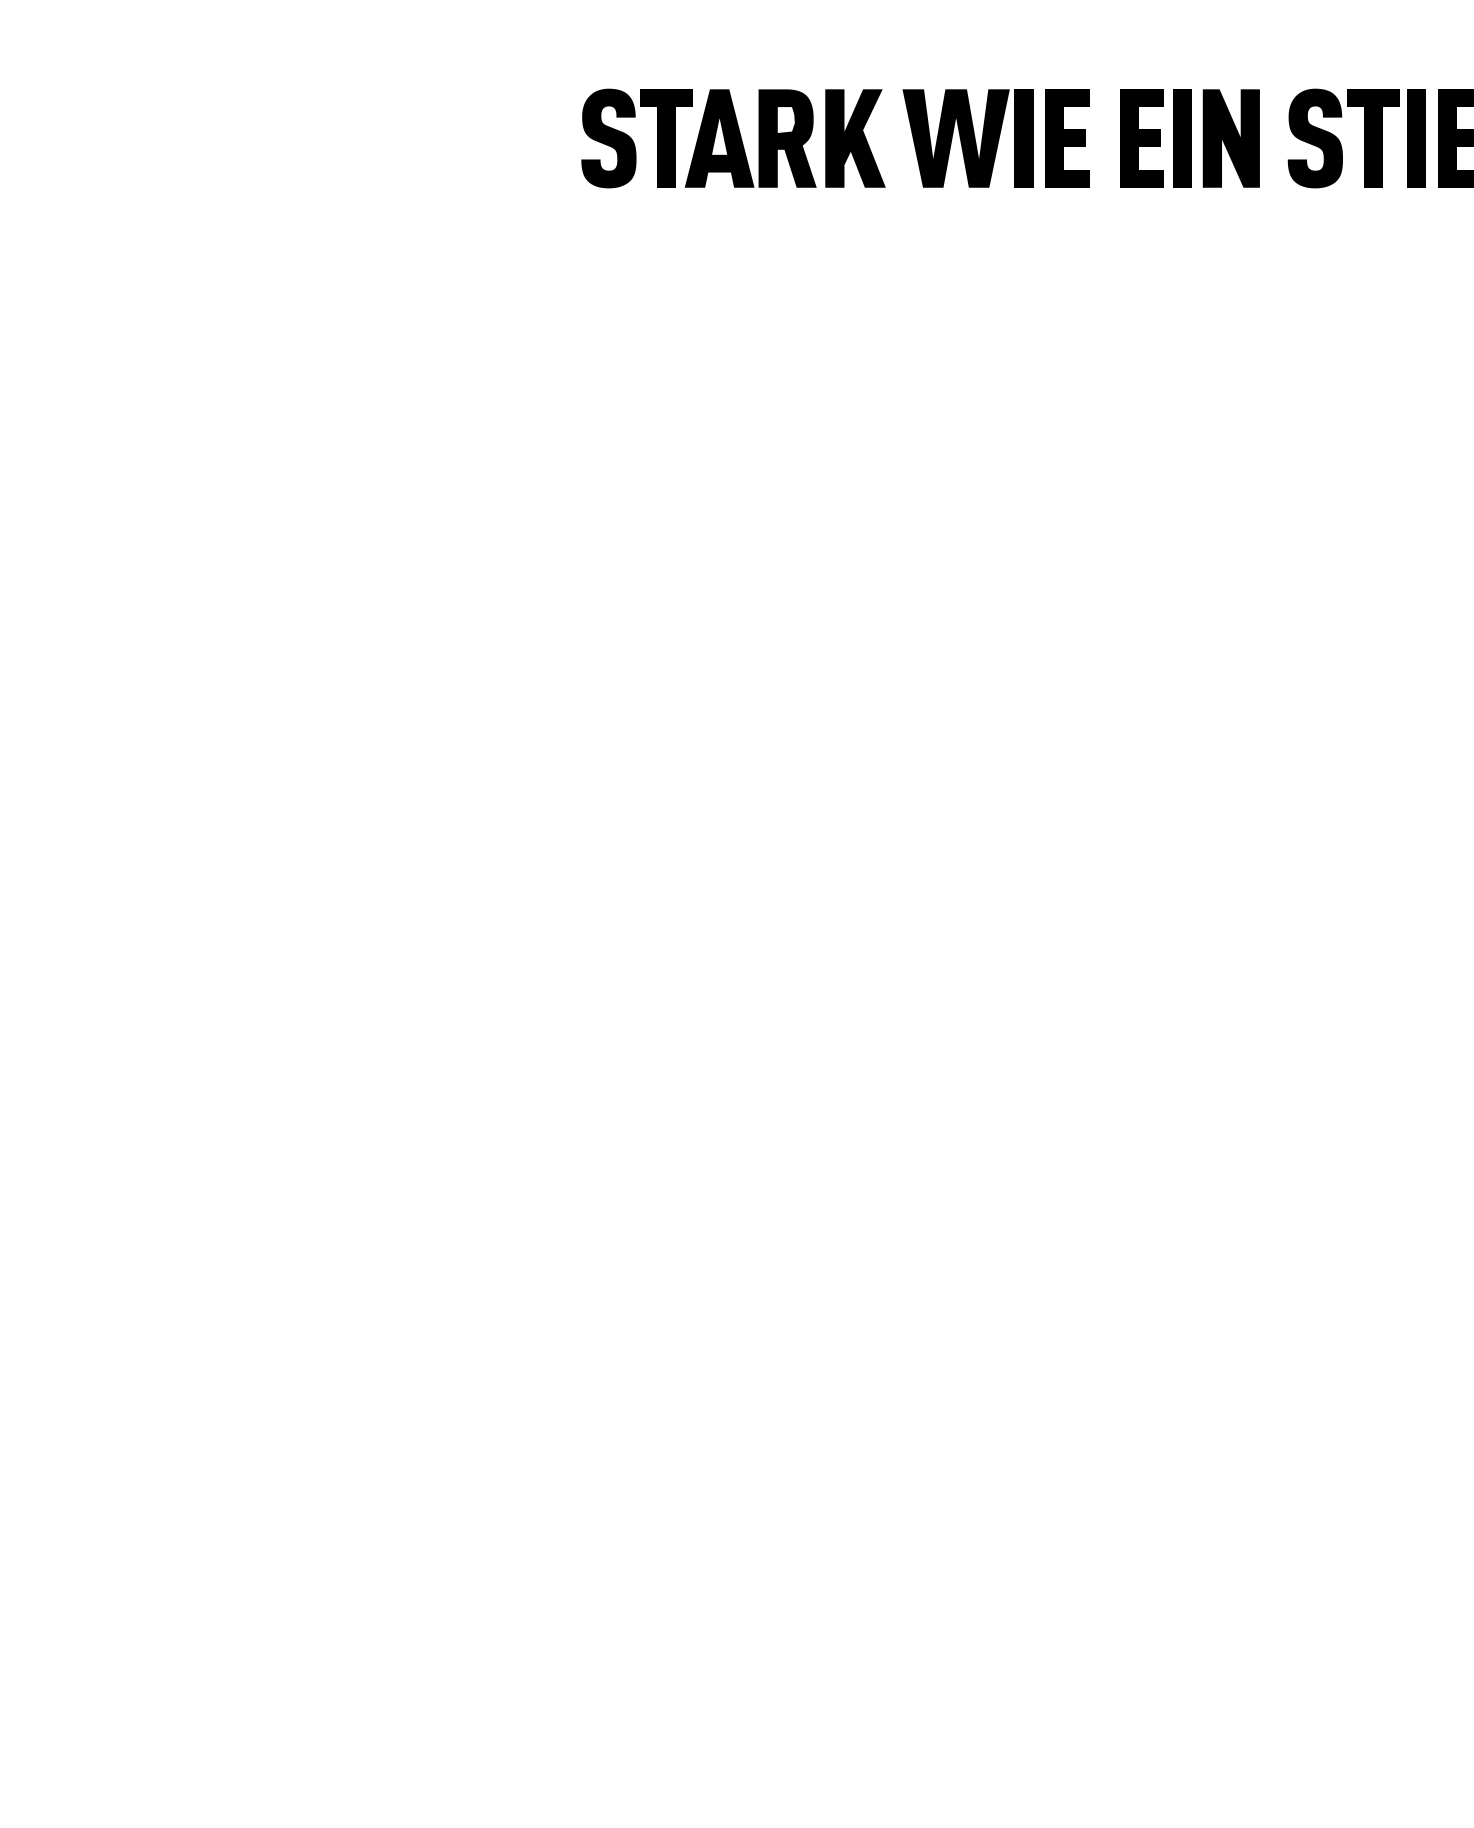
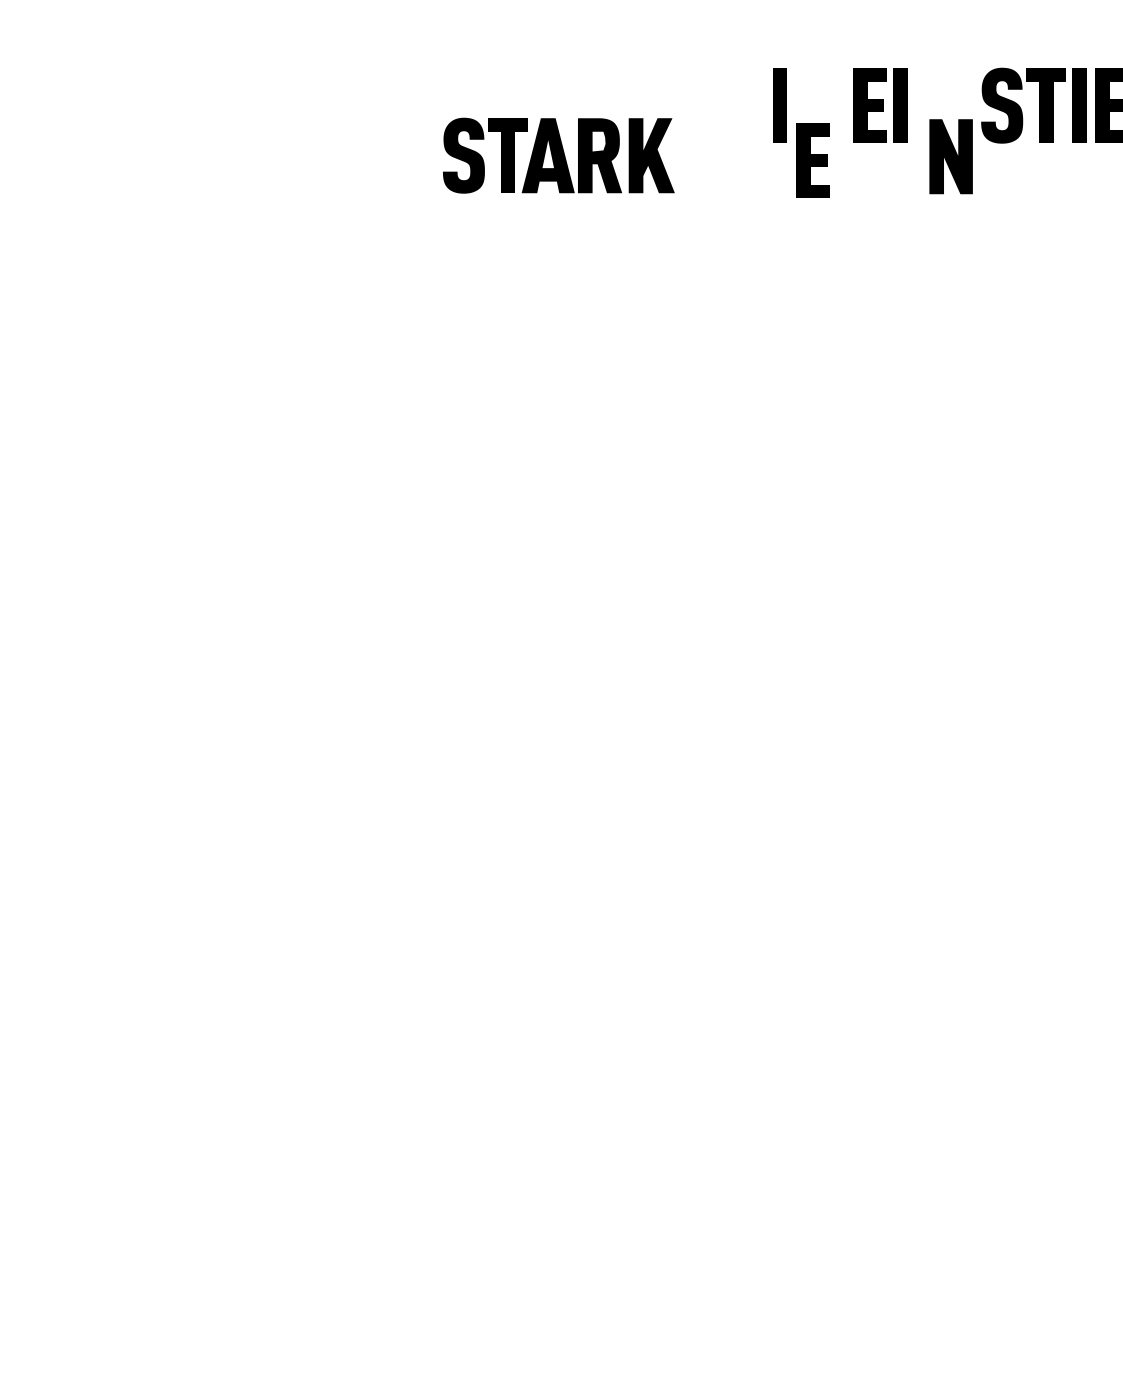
part: (733, 138) -> (558, 155), moved
fill: (956, 138) -> (728, 105), removed
part: (1066, 138) -> (812, 160), moved
part: (1230, 138) -> (950, 156), moved

